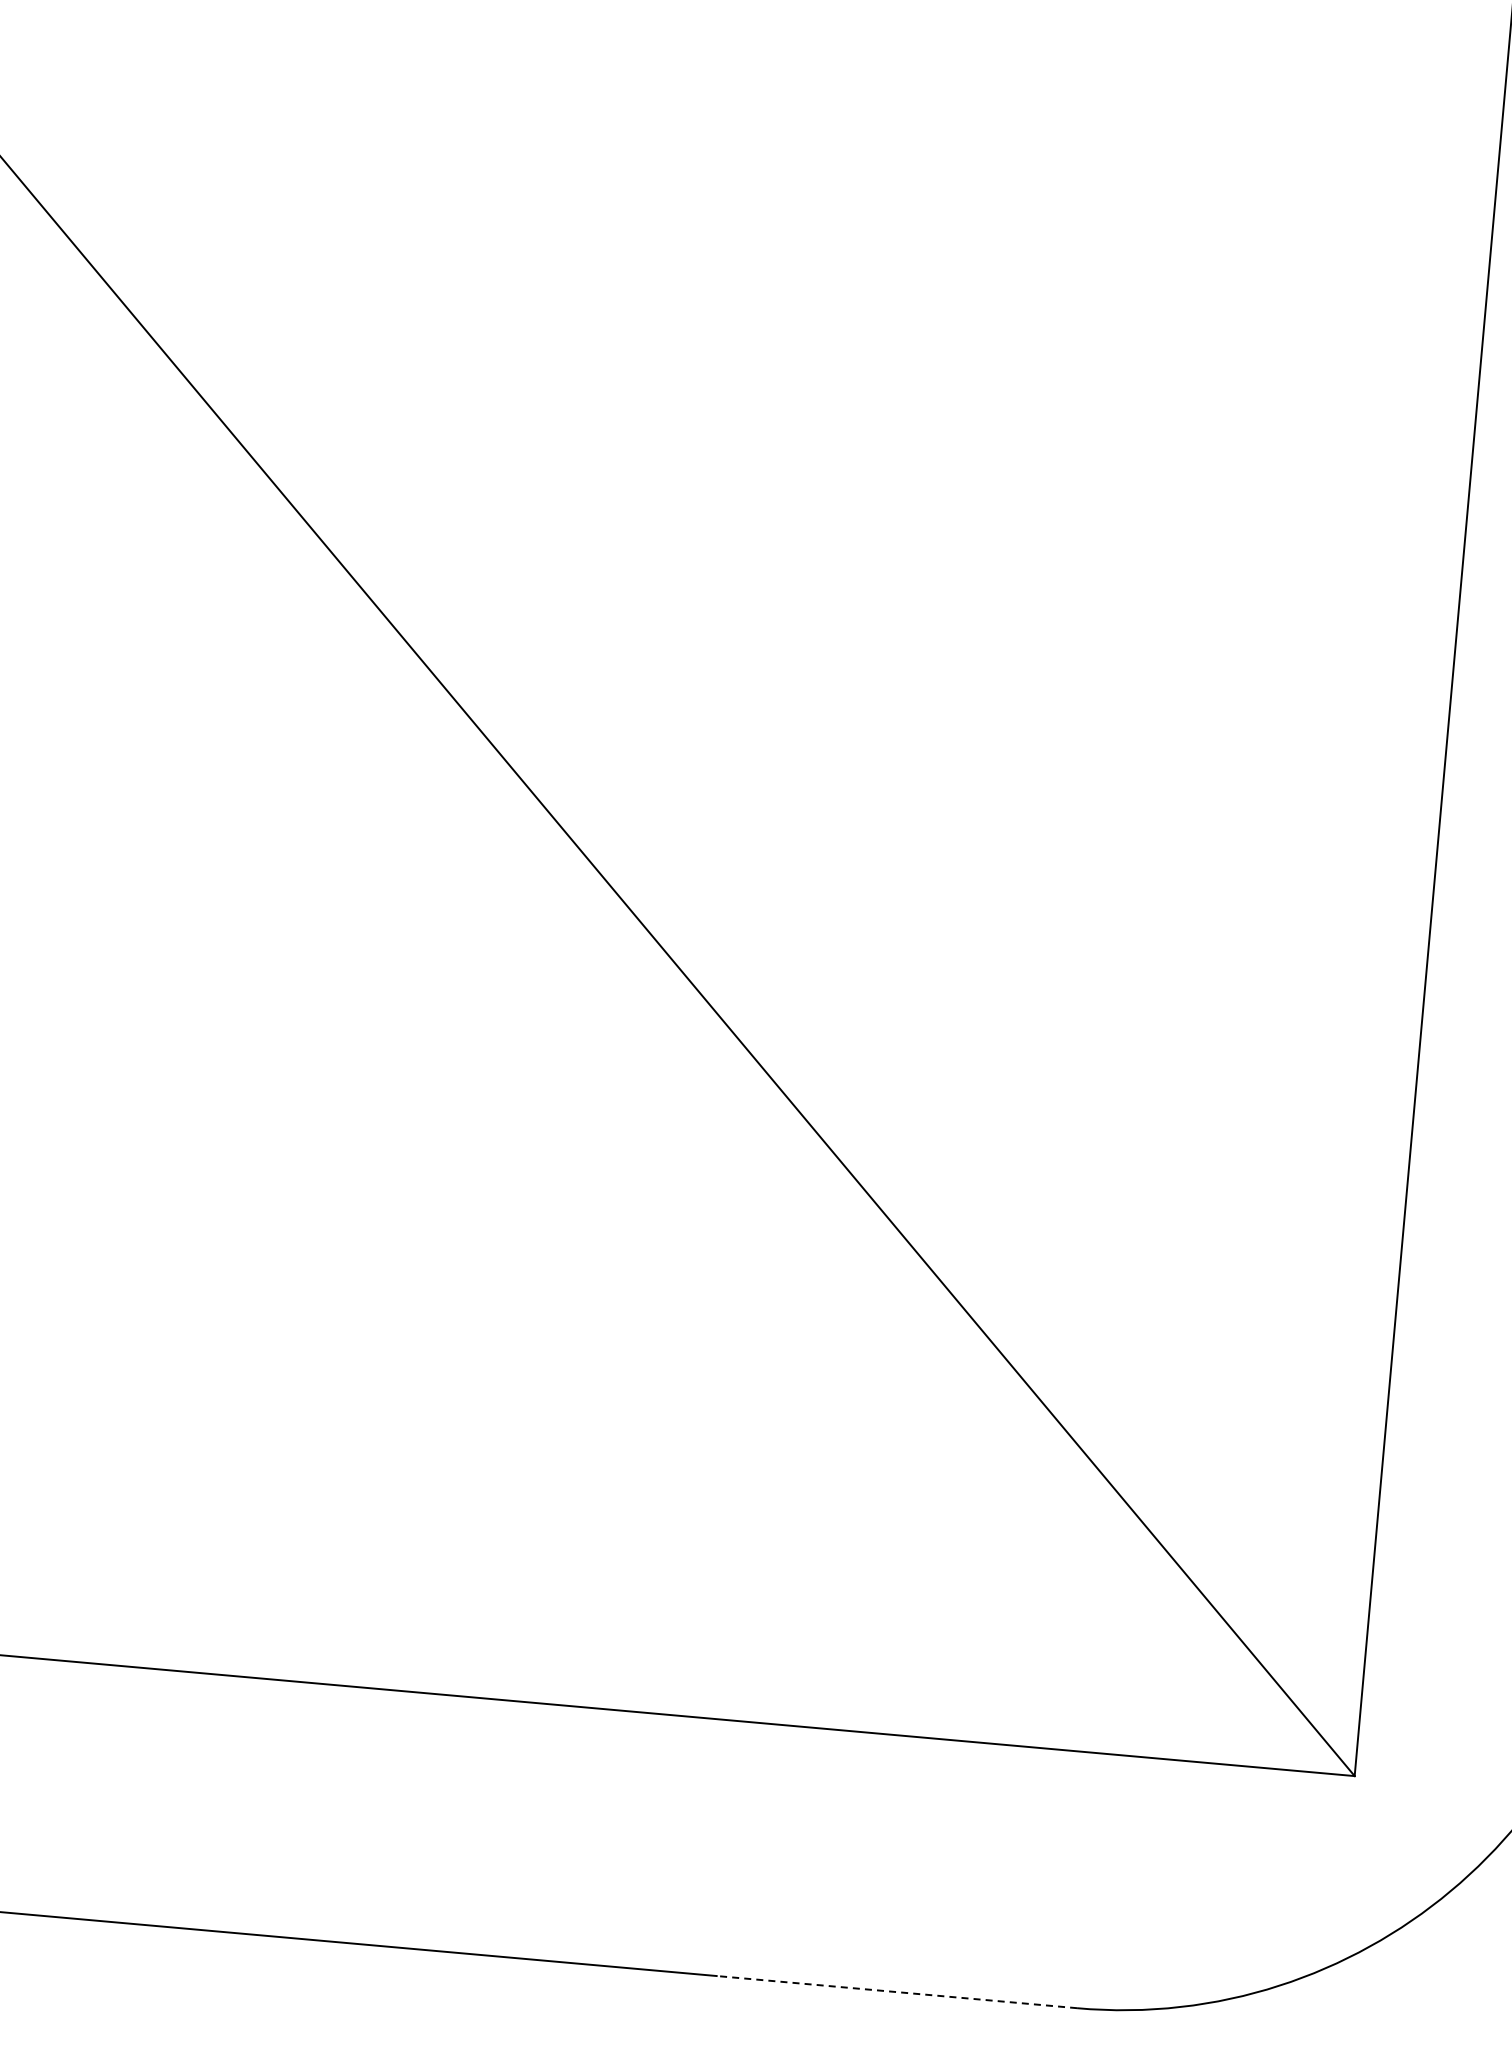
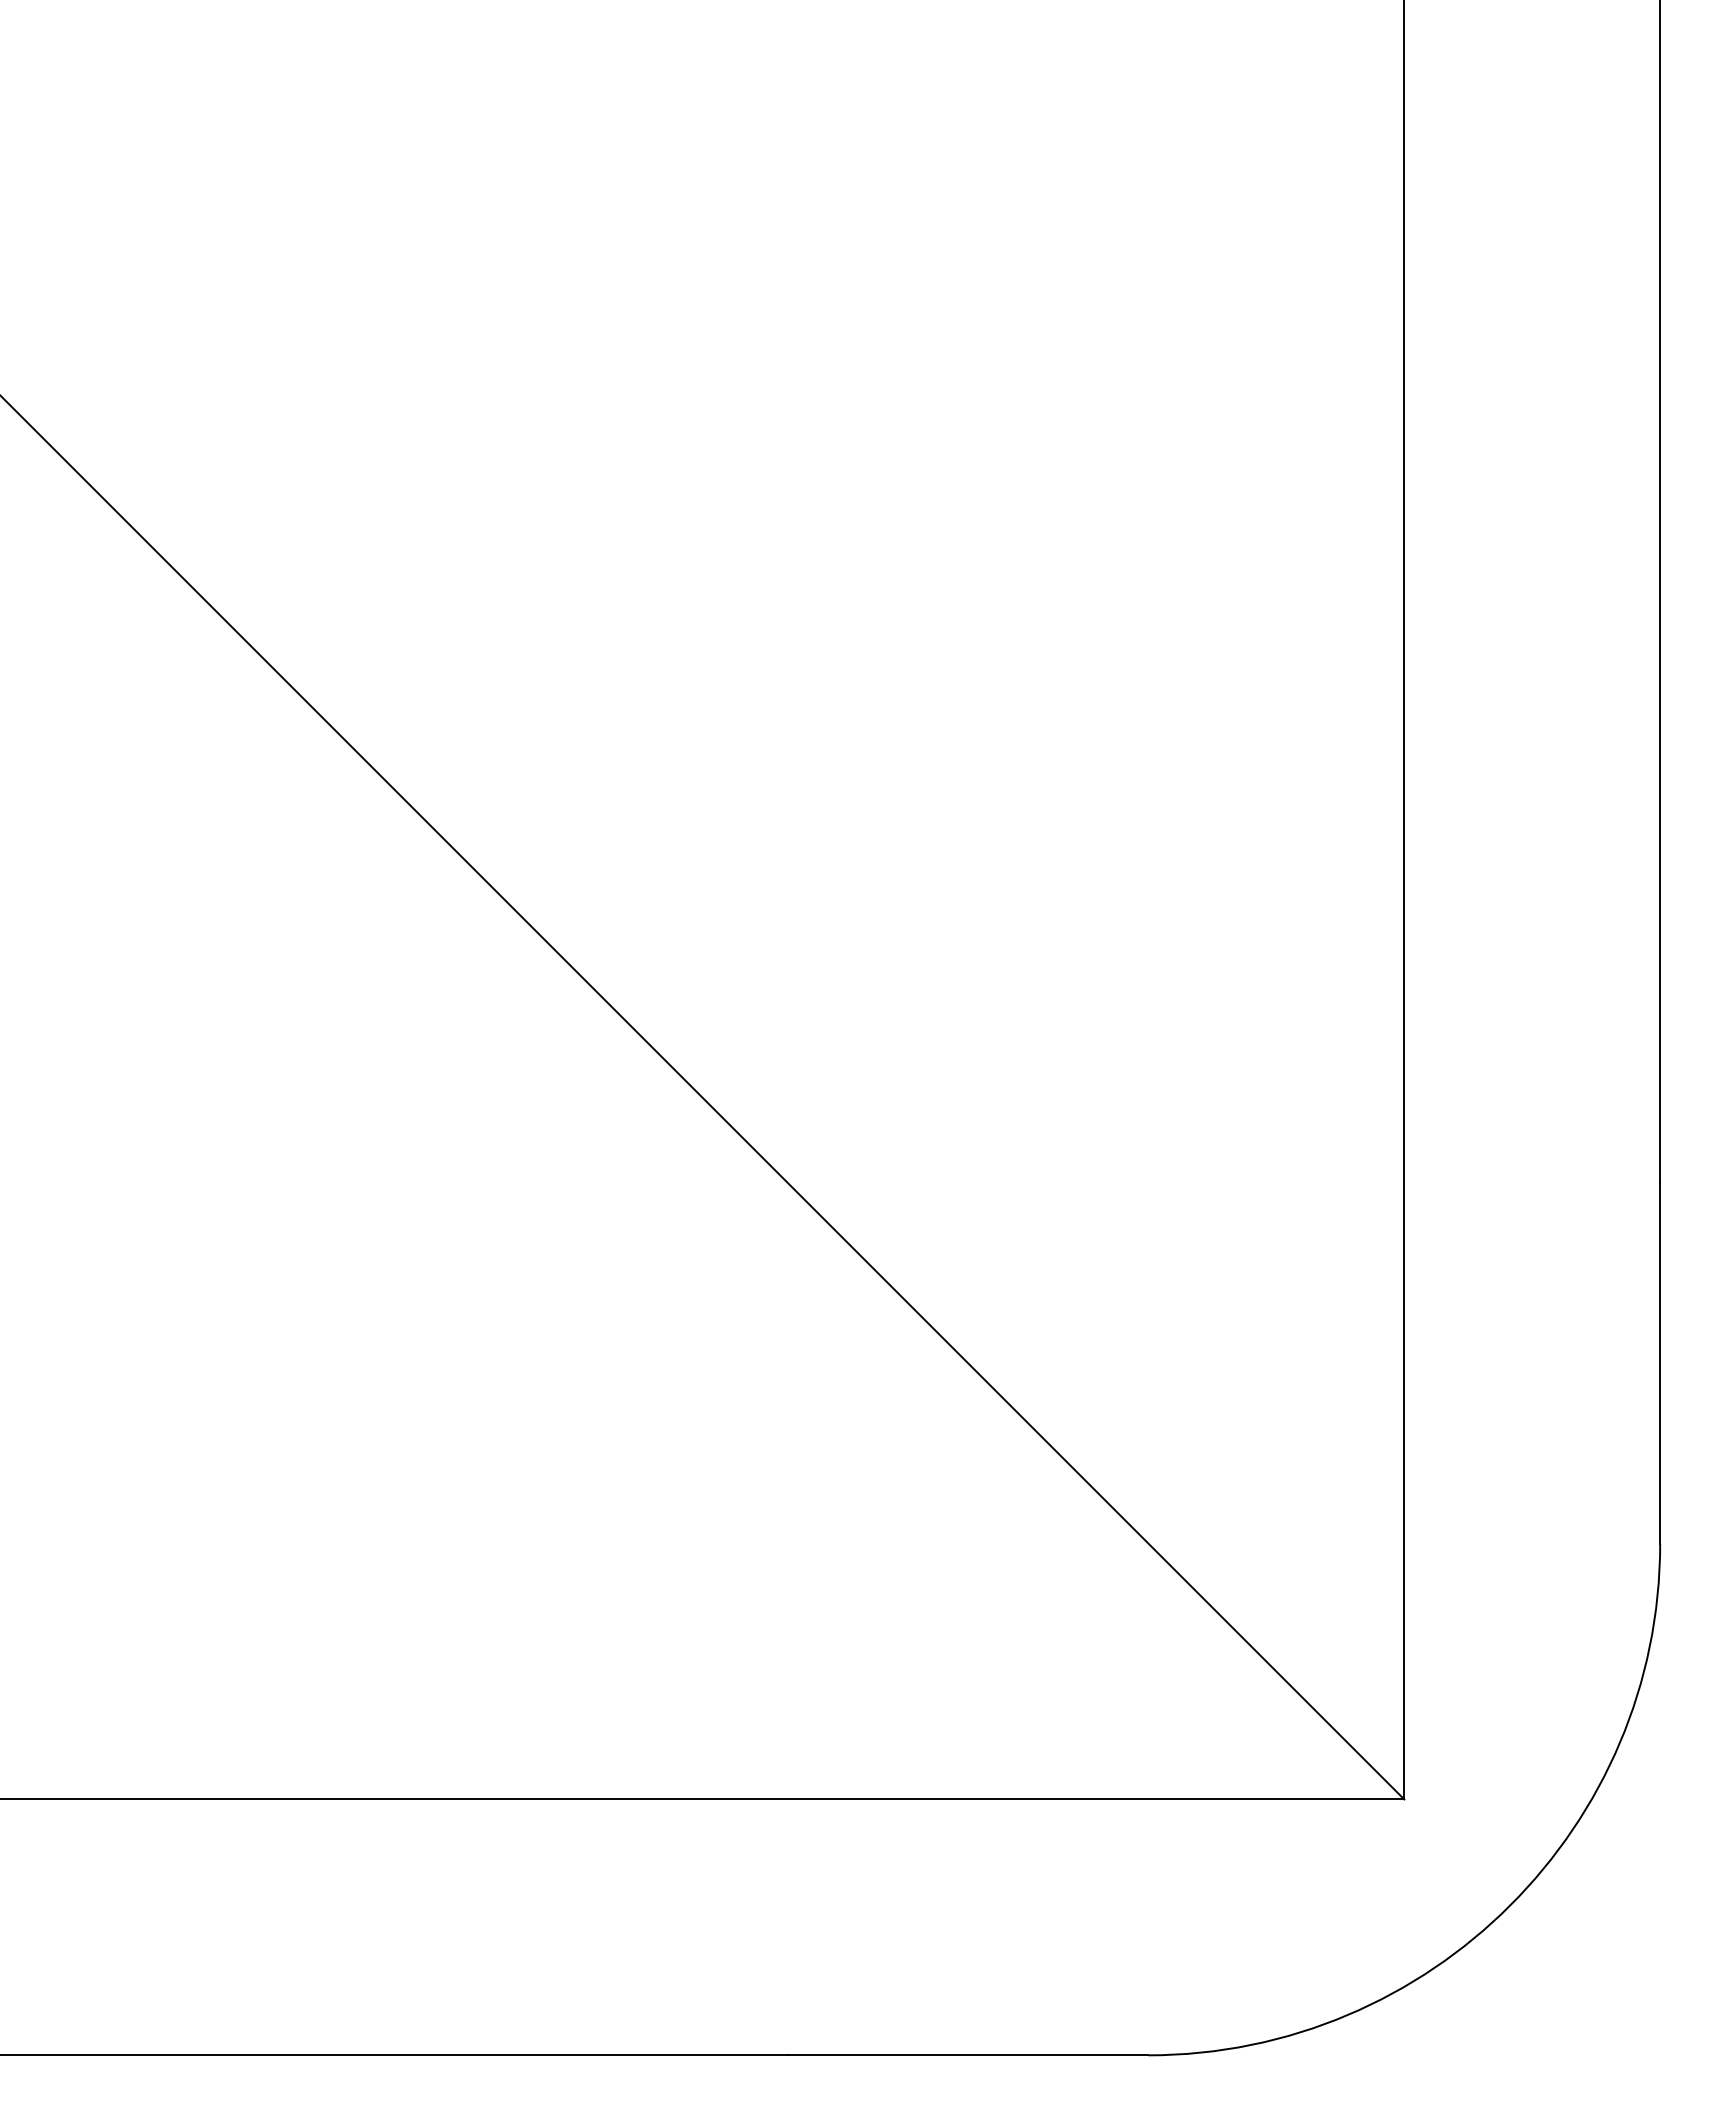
line: (896, 1992) -> (967, 2055), dashed -> solid

